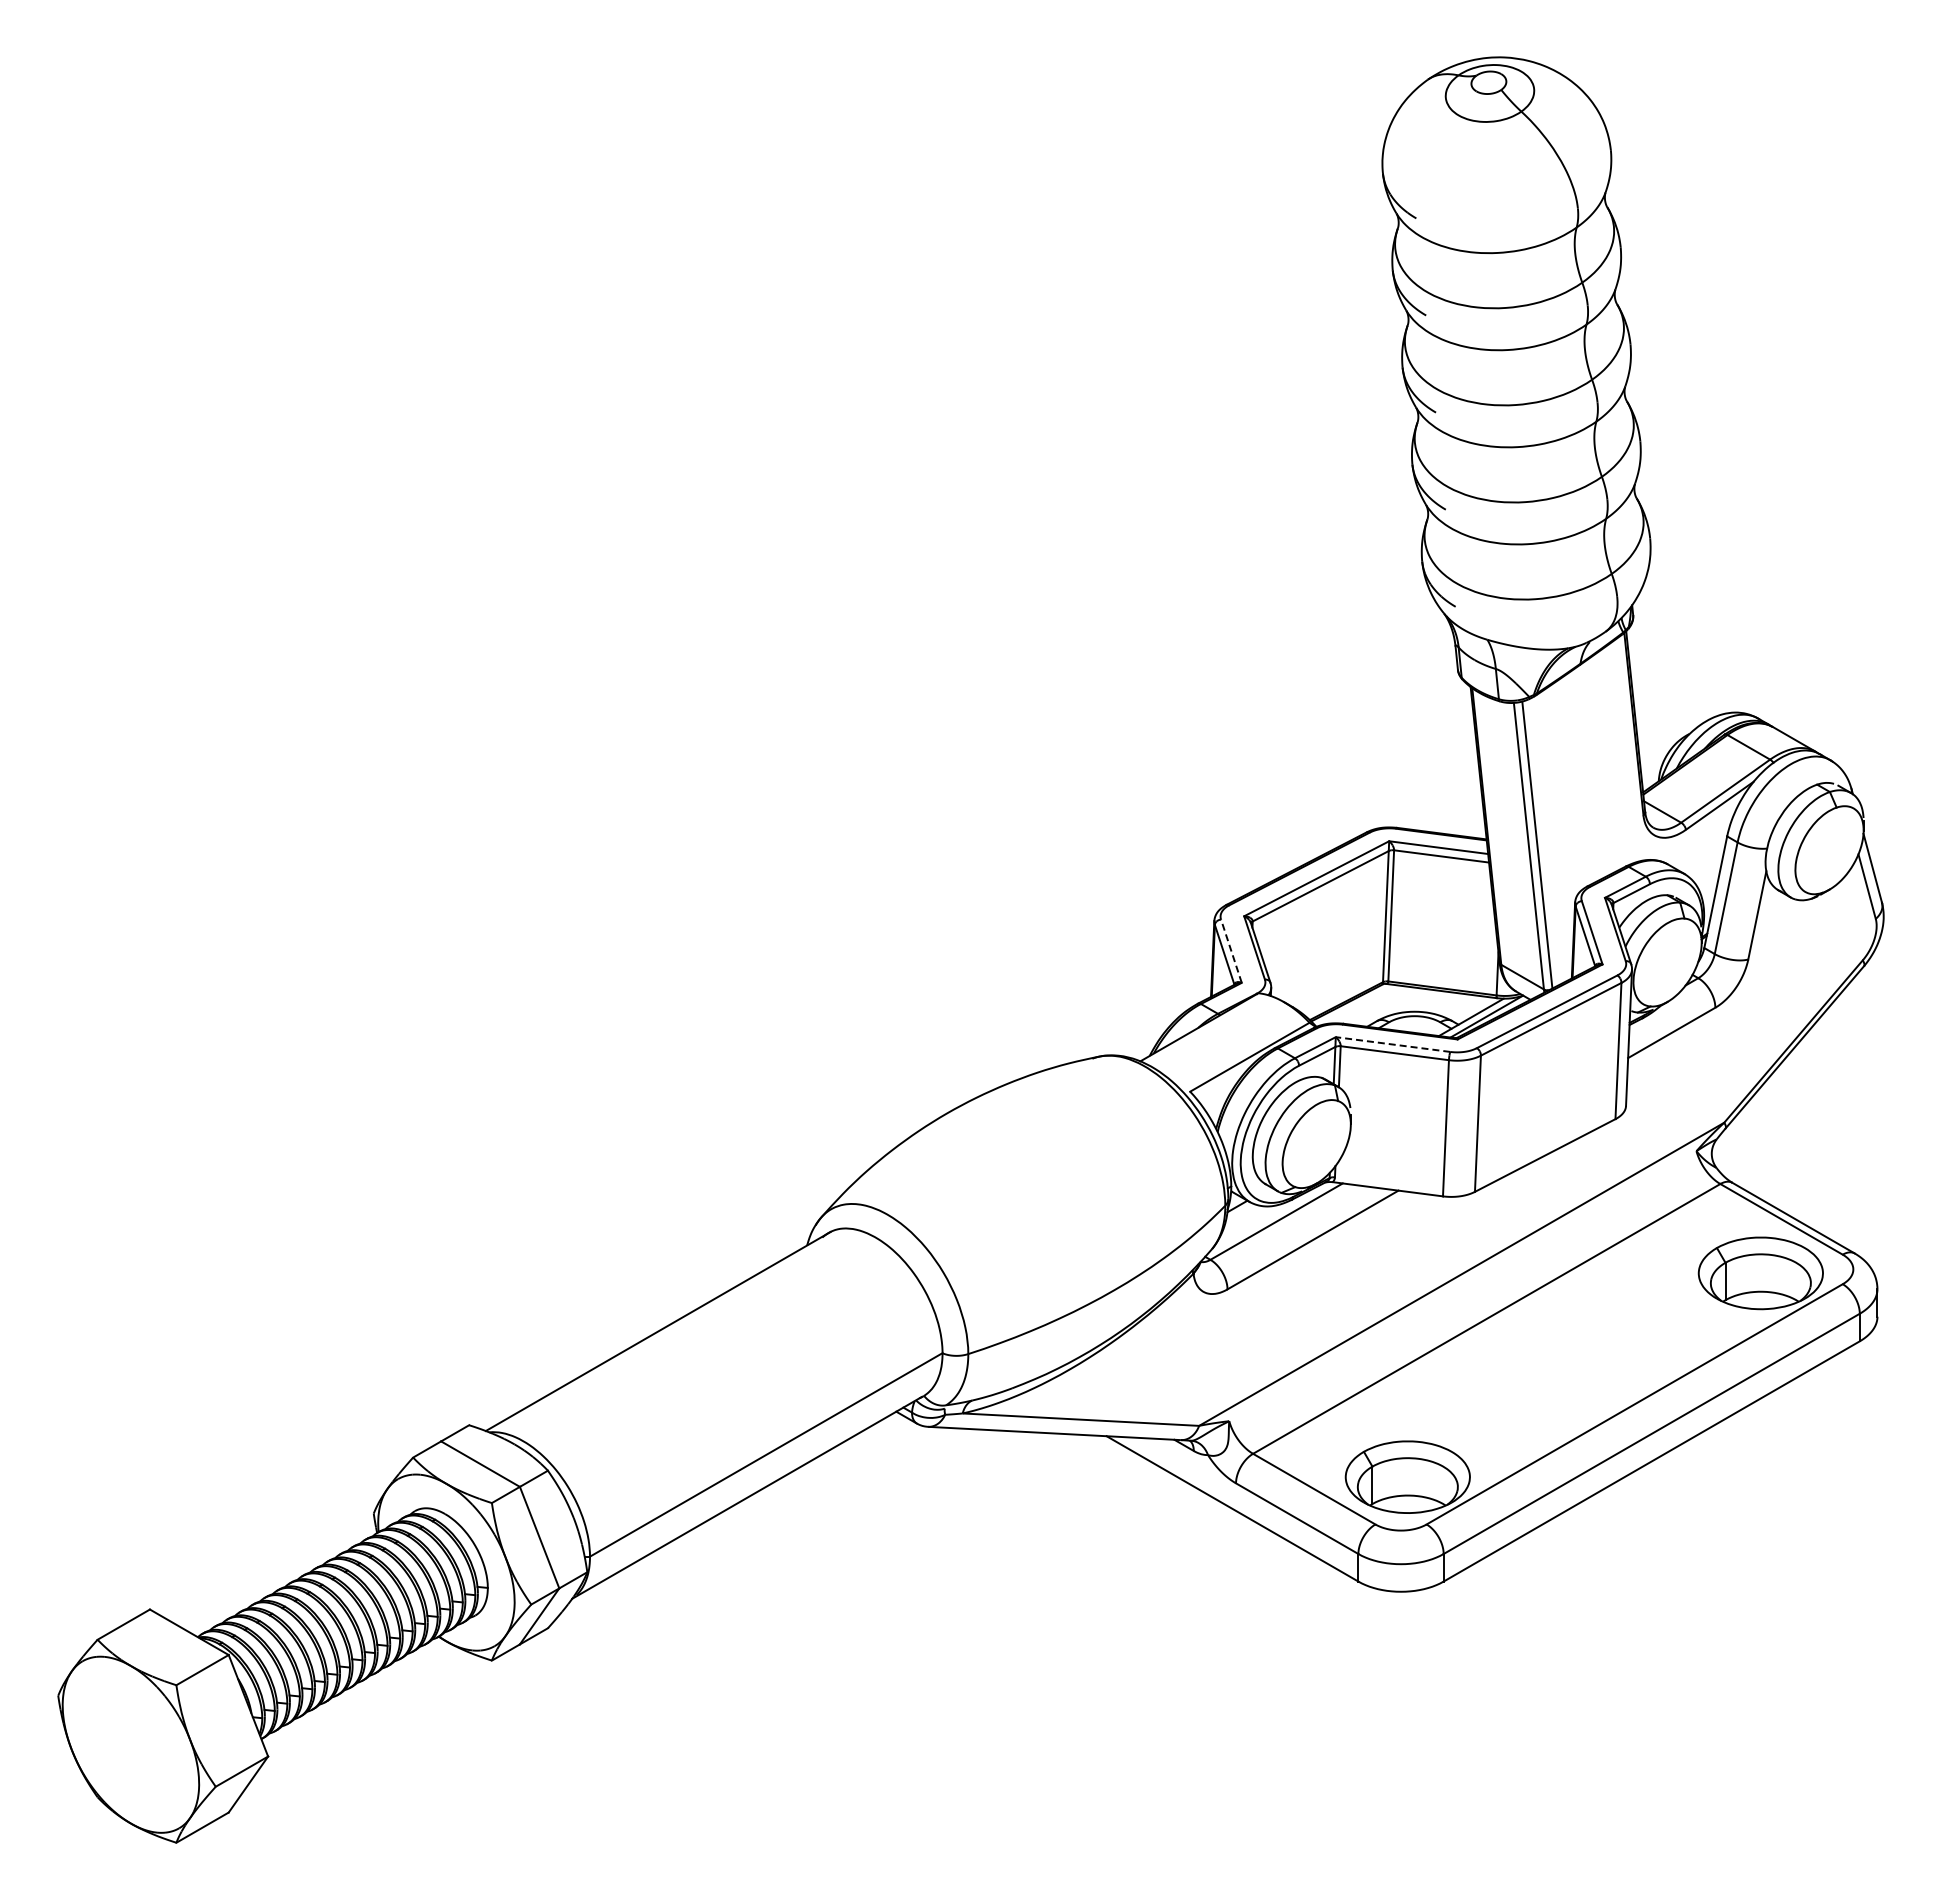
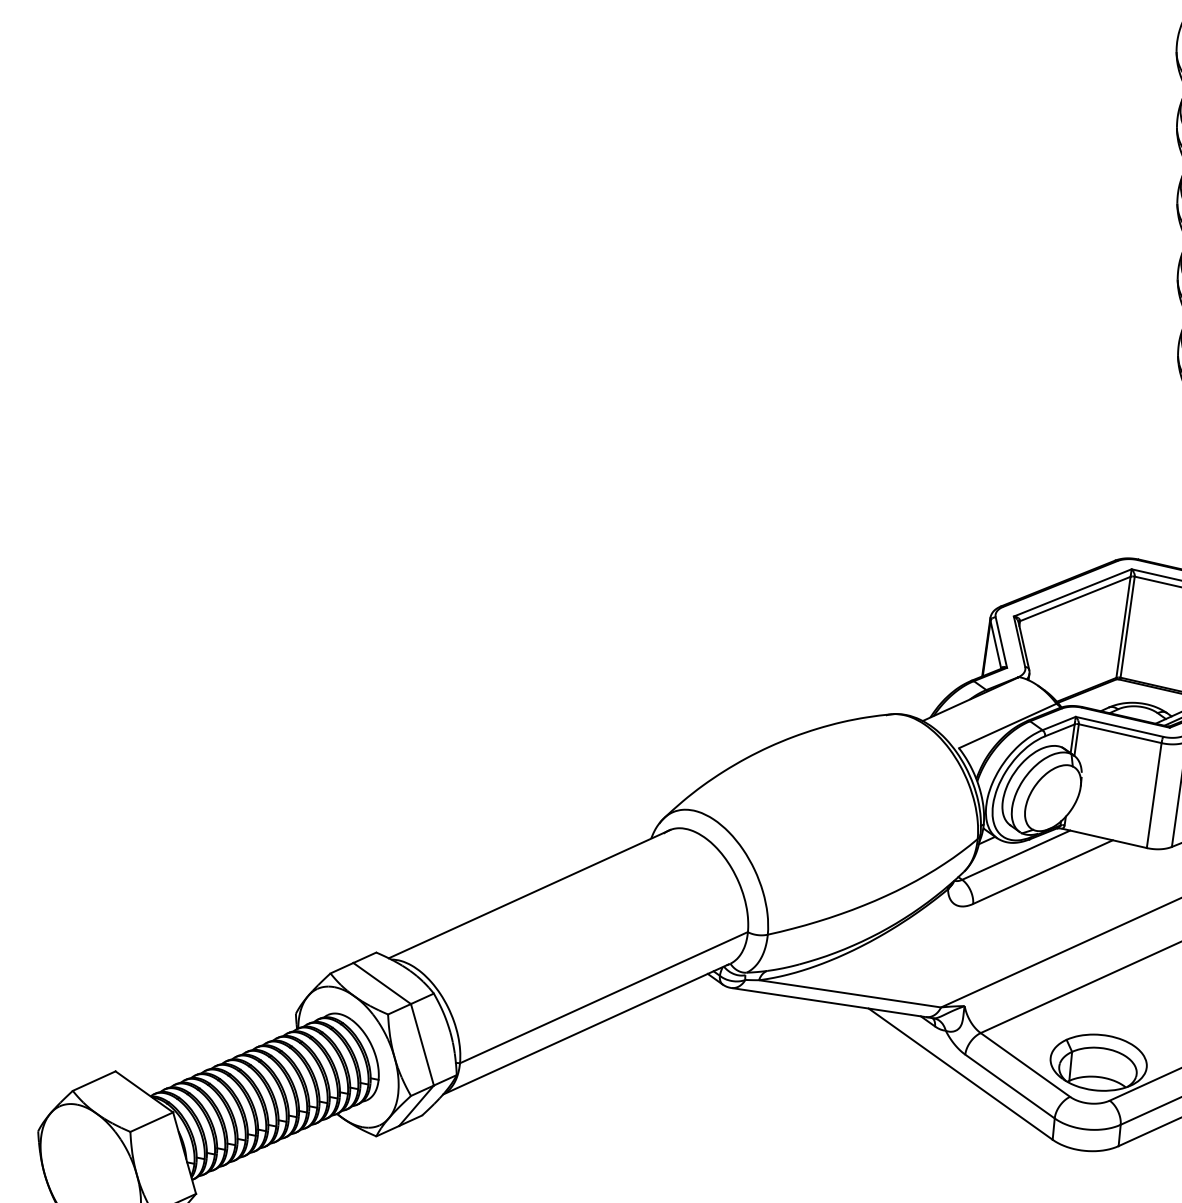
line: (1231, 950) -> (1001, 642), dashed -> solid
line: (1393, 1044) -> (1119, 726), dashed -> solid

